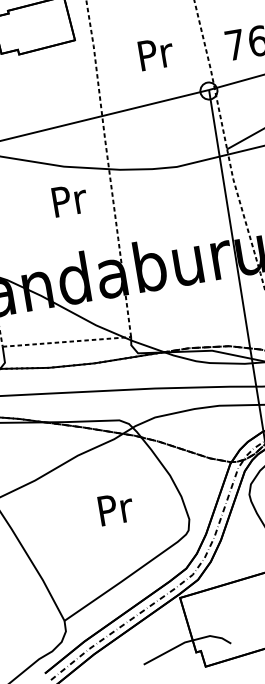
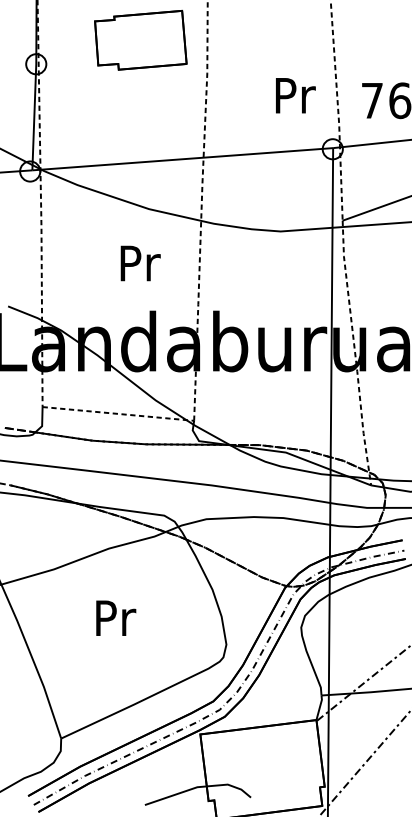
text: (156, 53) -> (295, 95), moved
text: (69, 200) -> (140, 263), moved
text: (116, 508) -> (116, 617), moved

